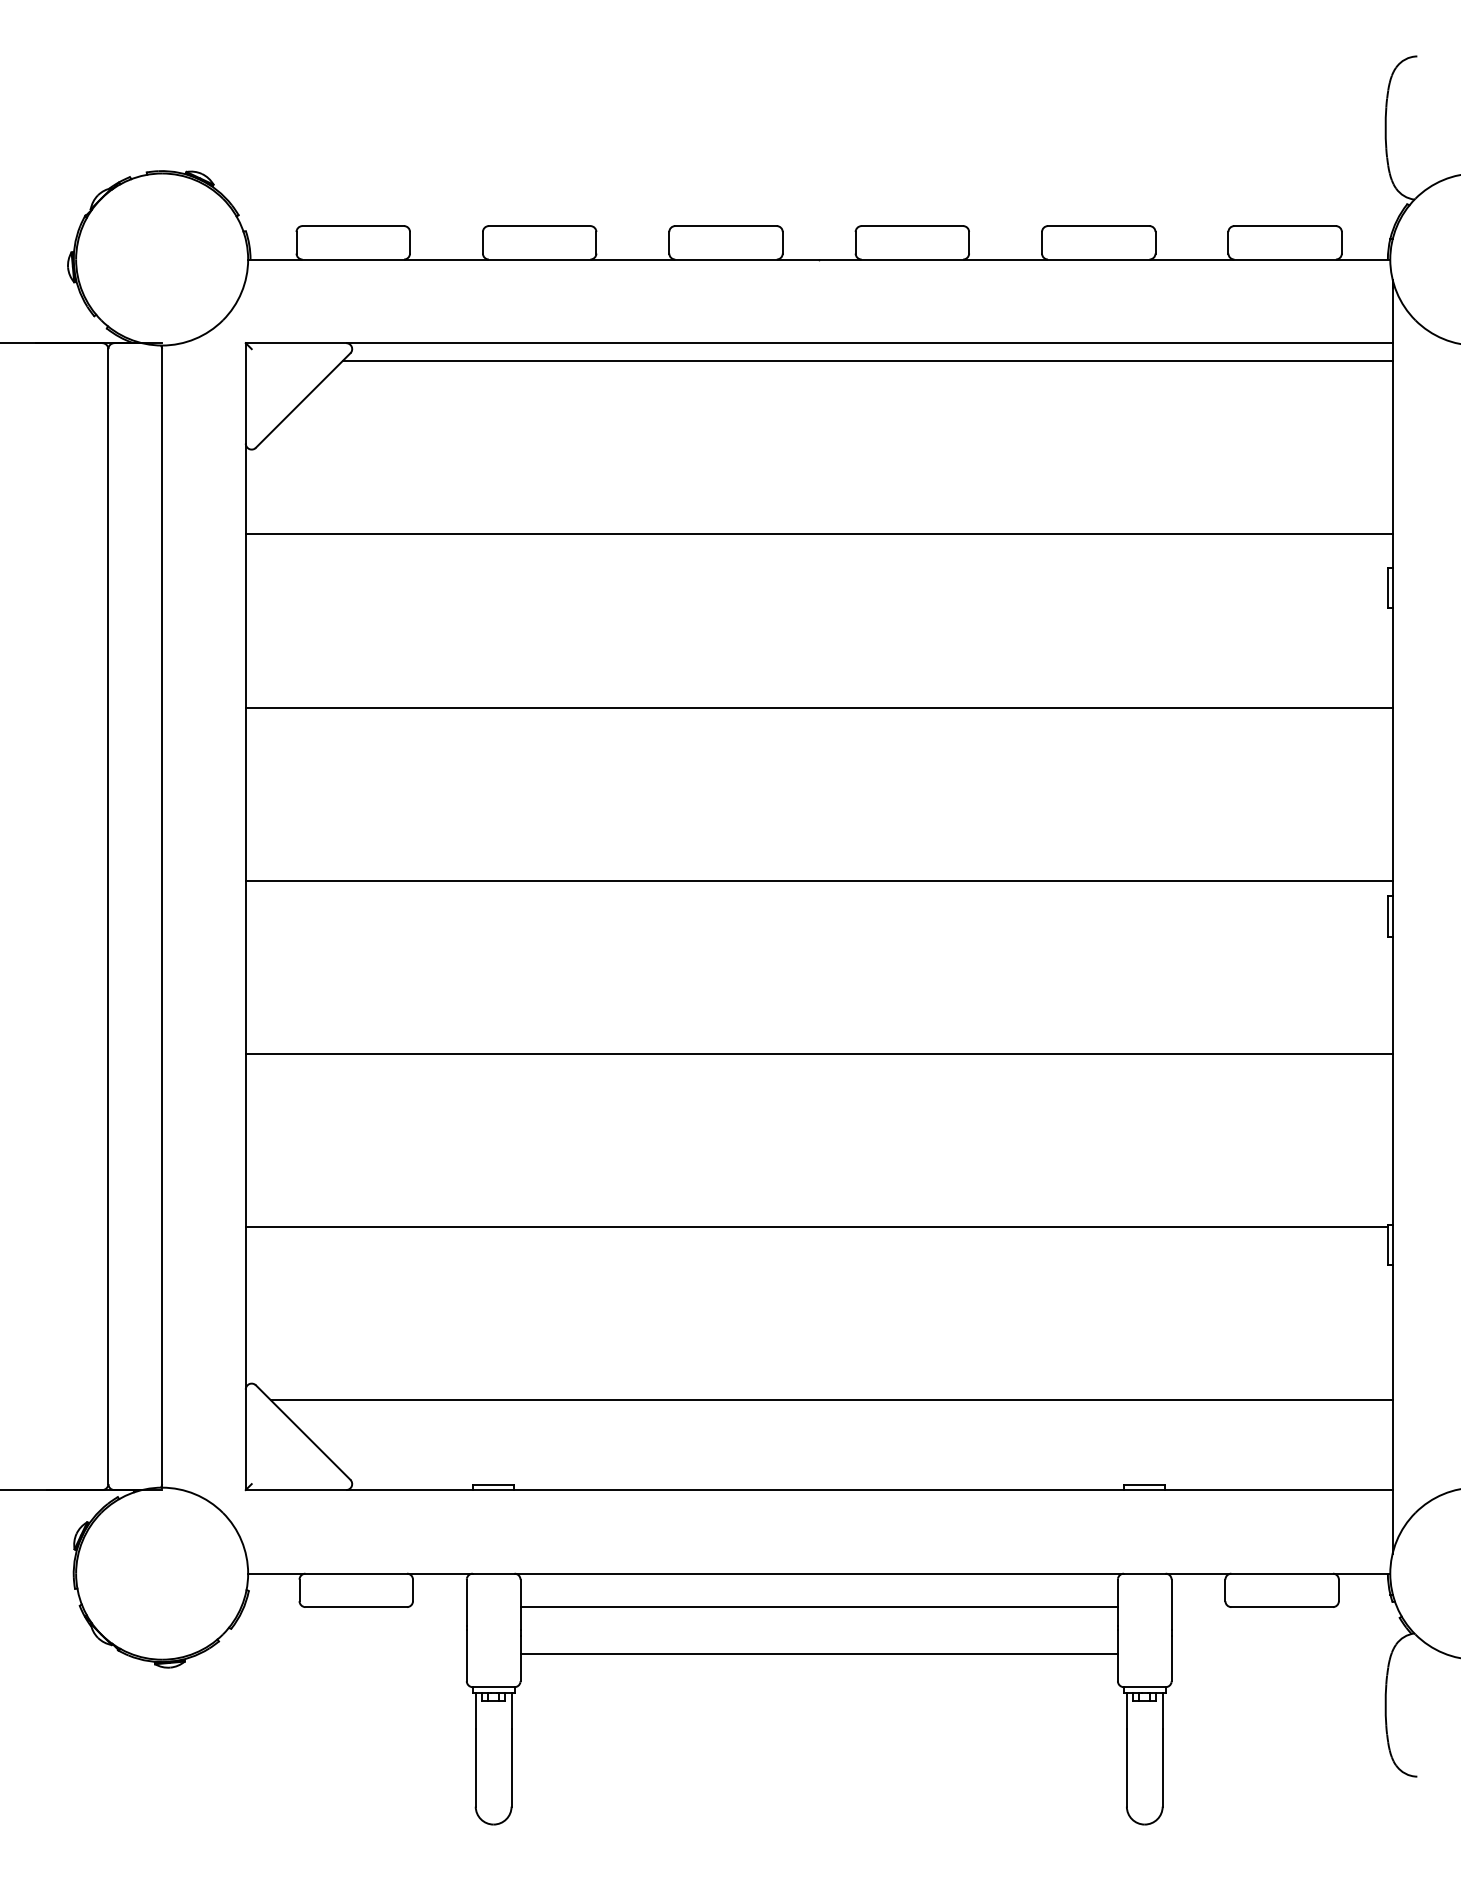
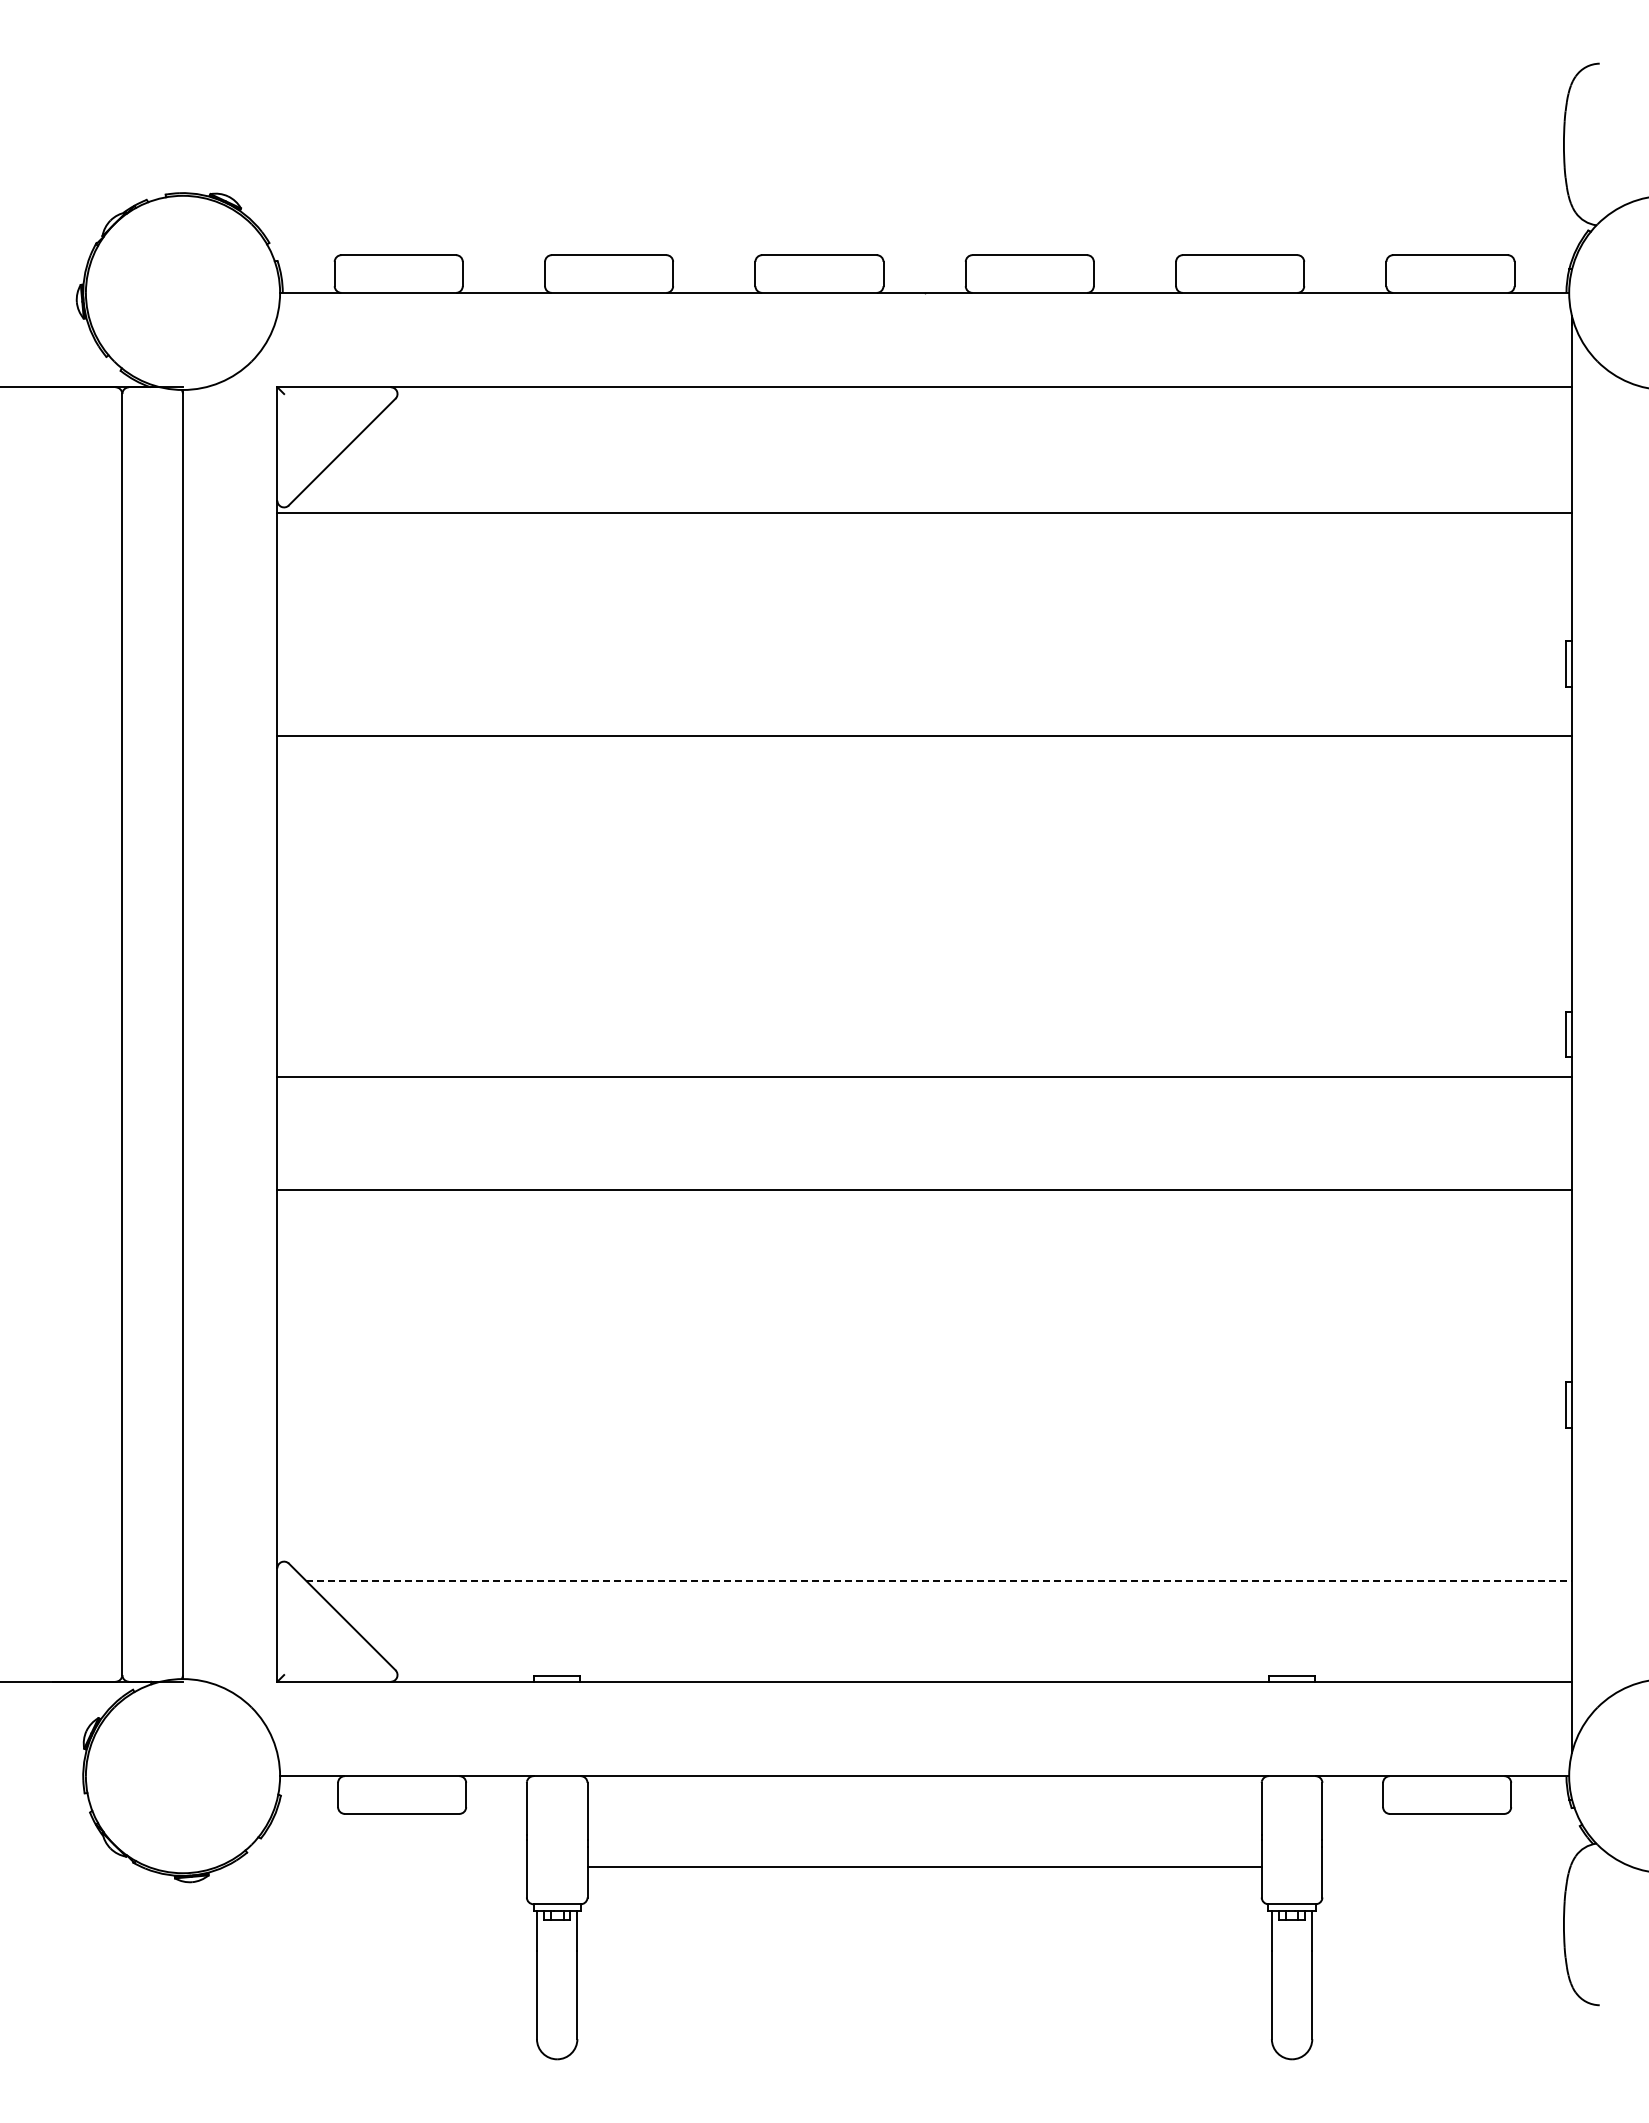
line: (866, 361) -> (978, 407), removed
line: (819, 534) -> (924, 513), moved
line: (819, 707) -> (924, 735), moved
line: (819, 881) -> (924, 1077), moved
line: (816, 1227) -> (921, 1385), removed
line: (831, 1400) -> (938, 1580), solid -> dashed
line: (819, 1606) -> (924, 1813), removed

